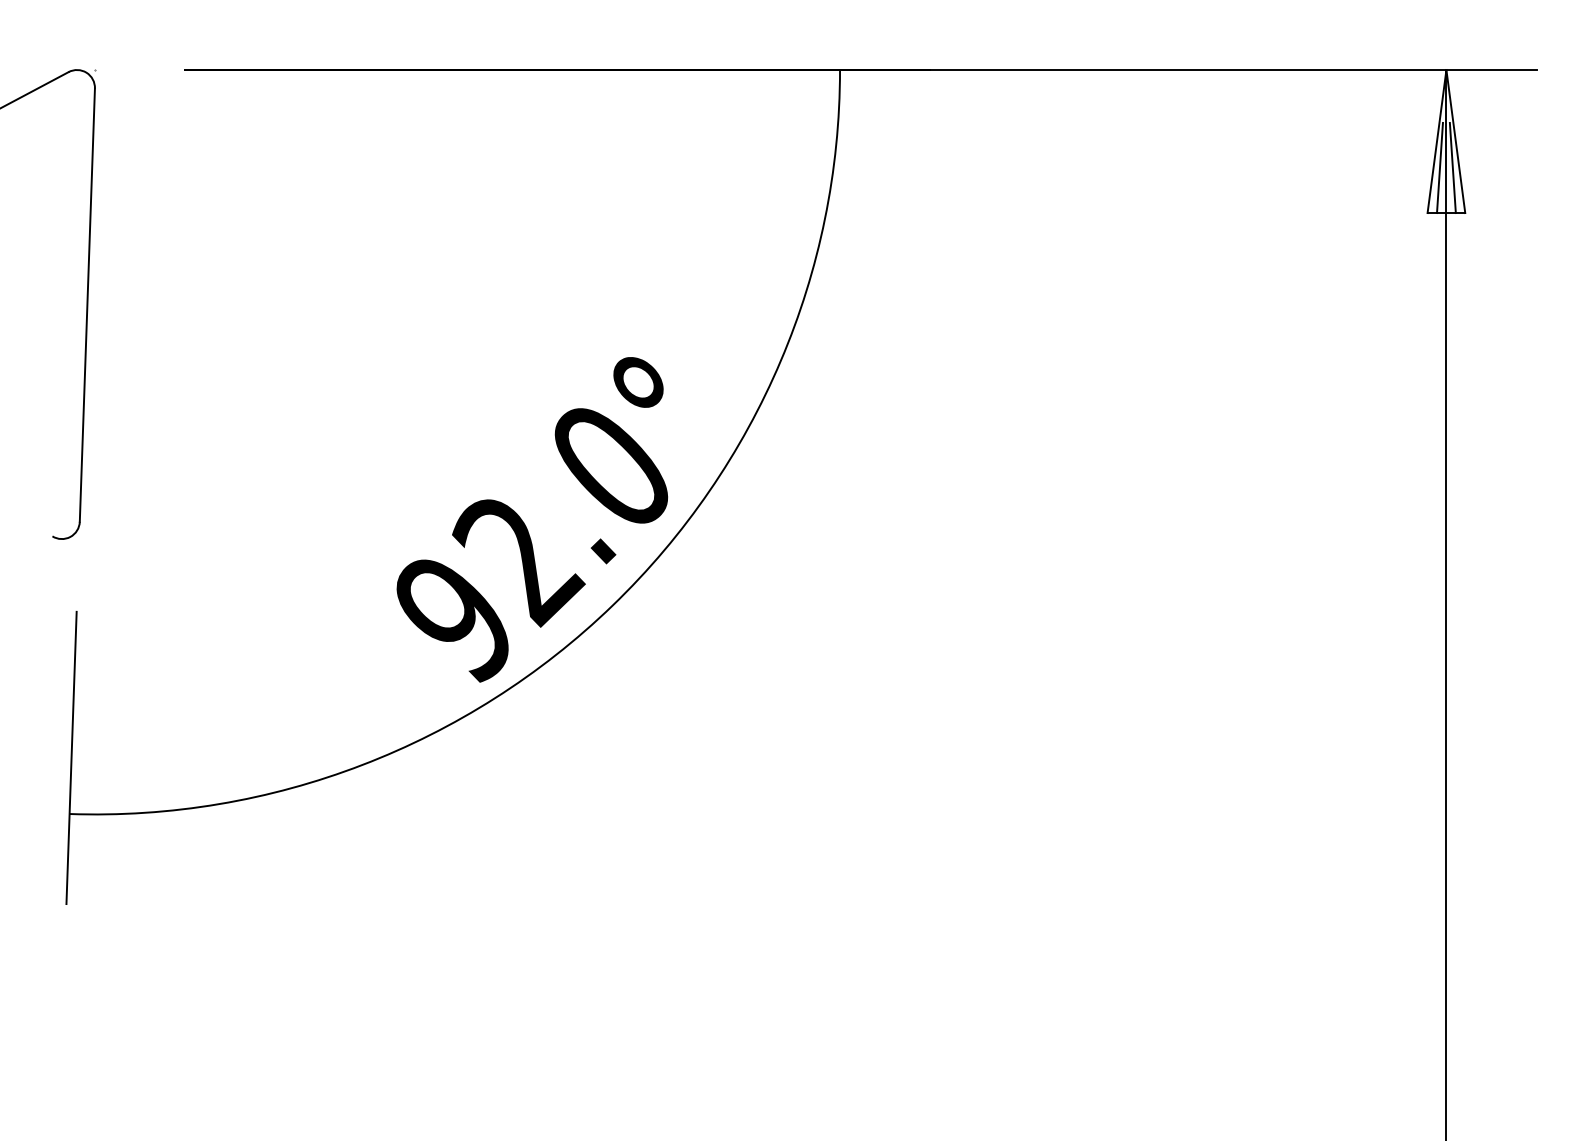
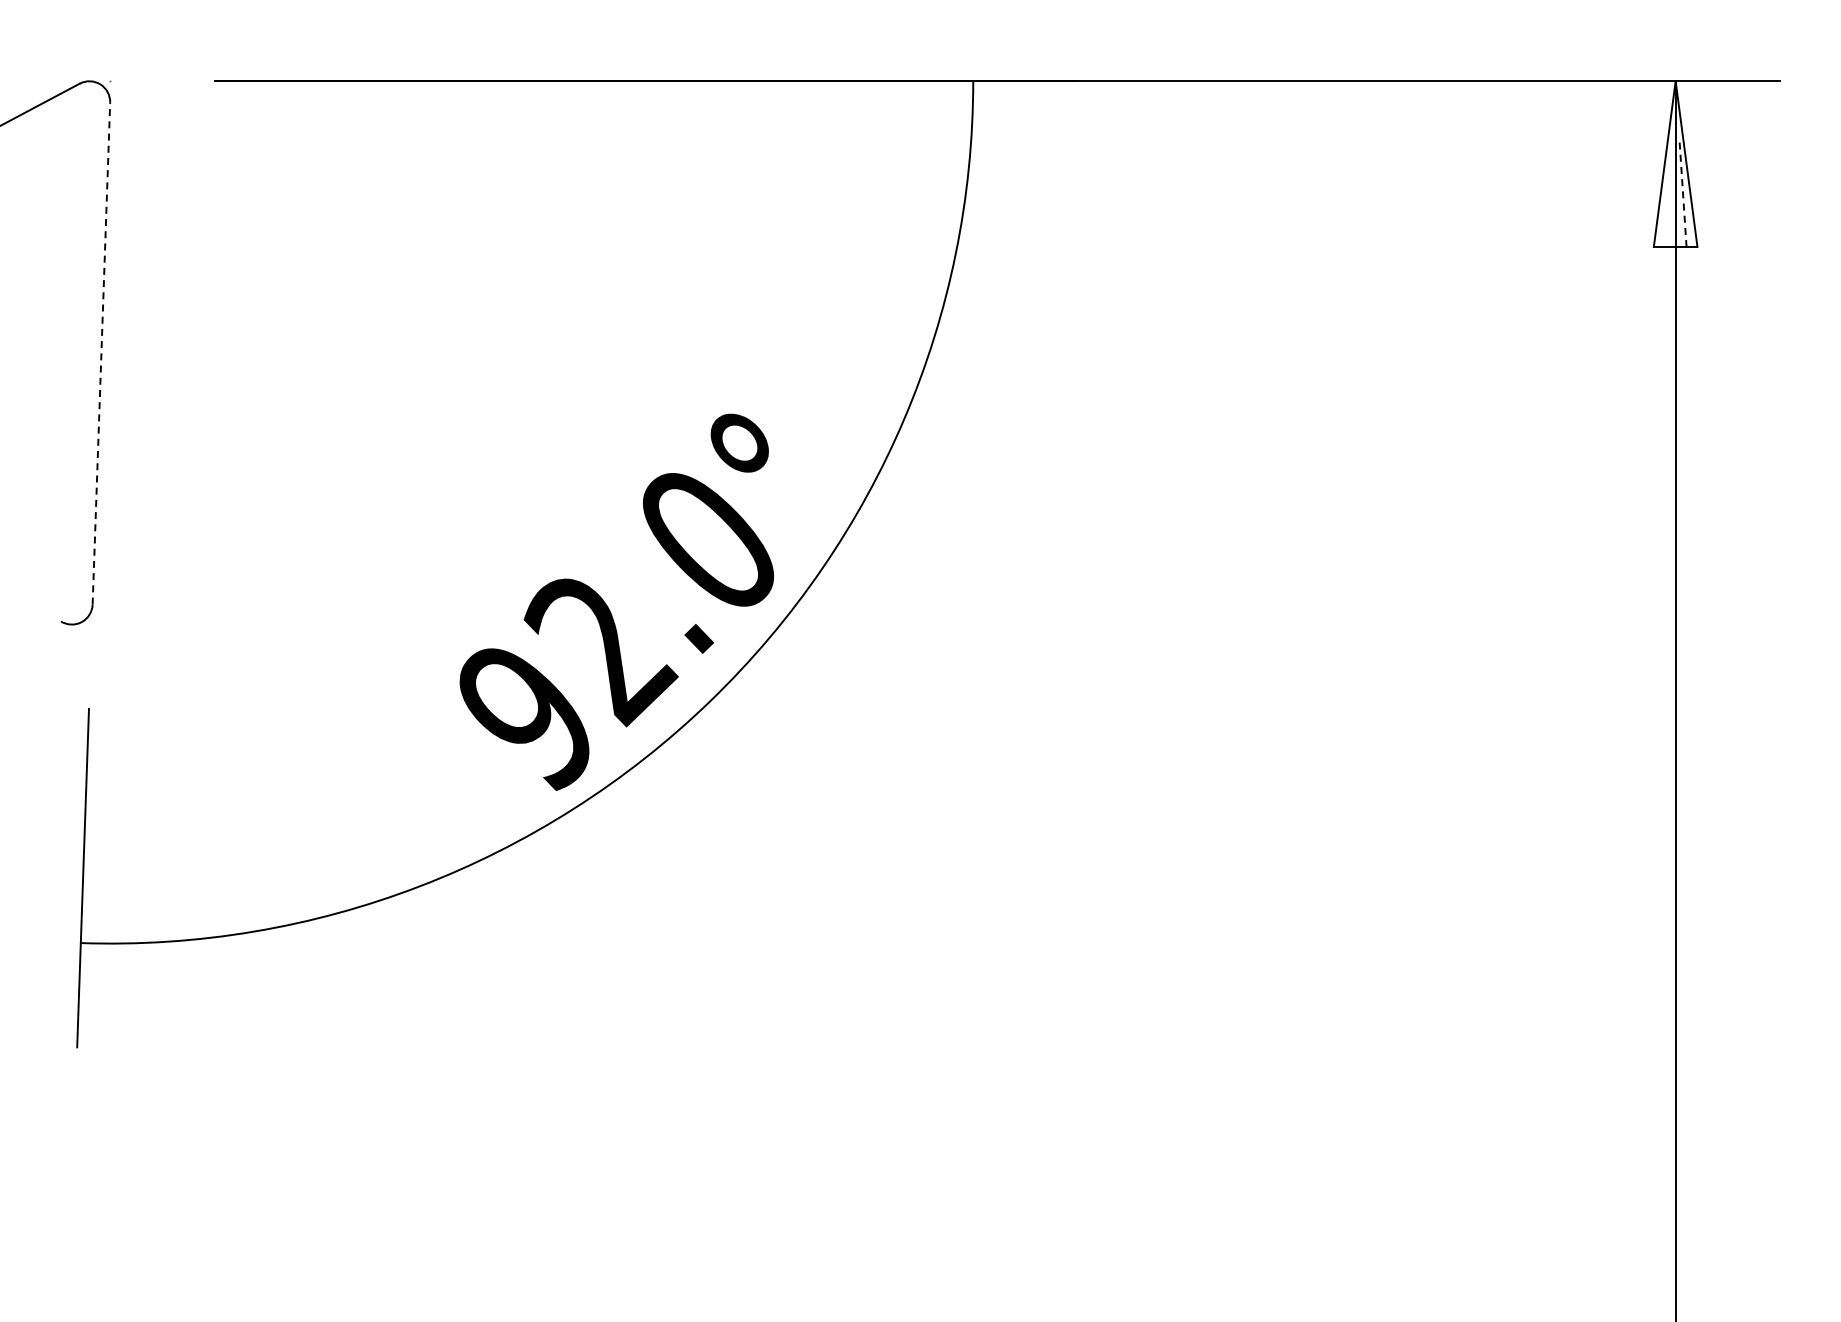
line: (1439, 167) -> (1667, 194), removed
line: (1453, 168) -> (1683, 195), solid -> dashed
line: (87, 305) -> (101, 353), solid -> dashed

